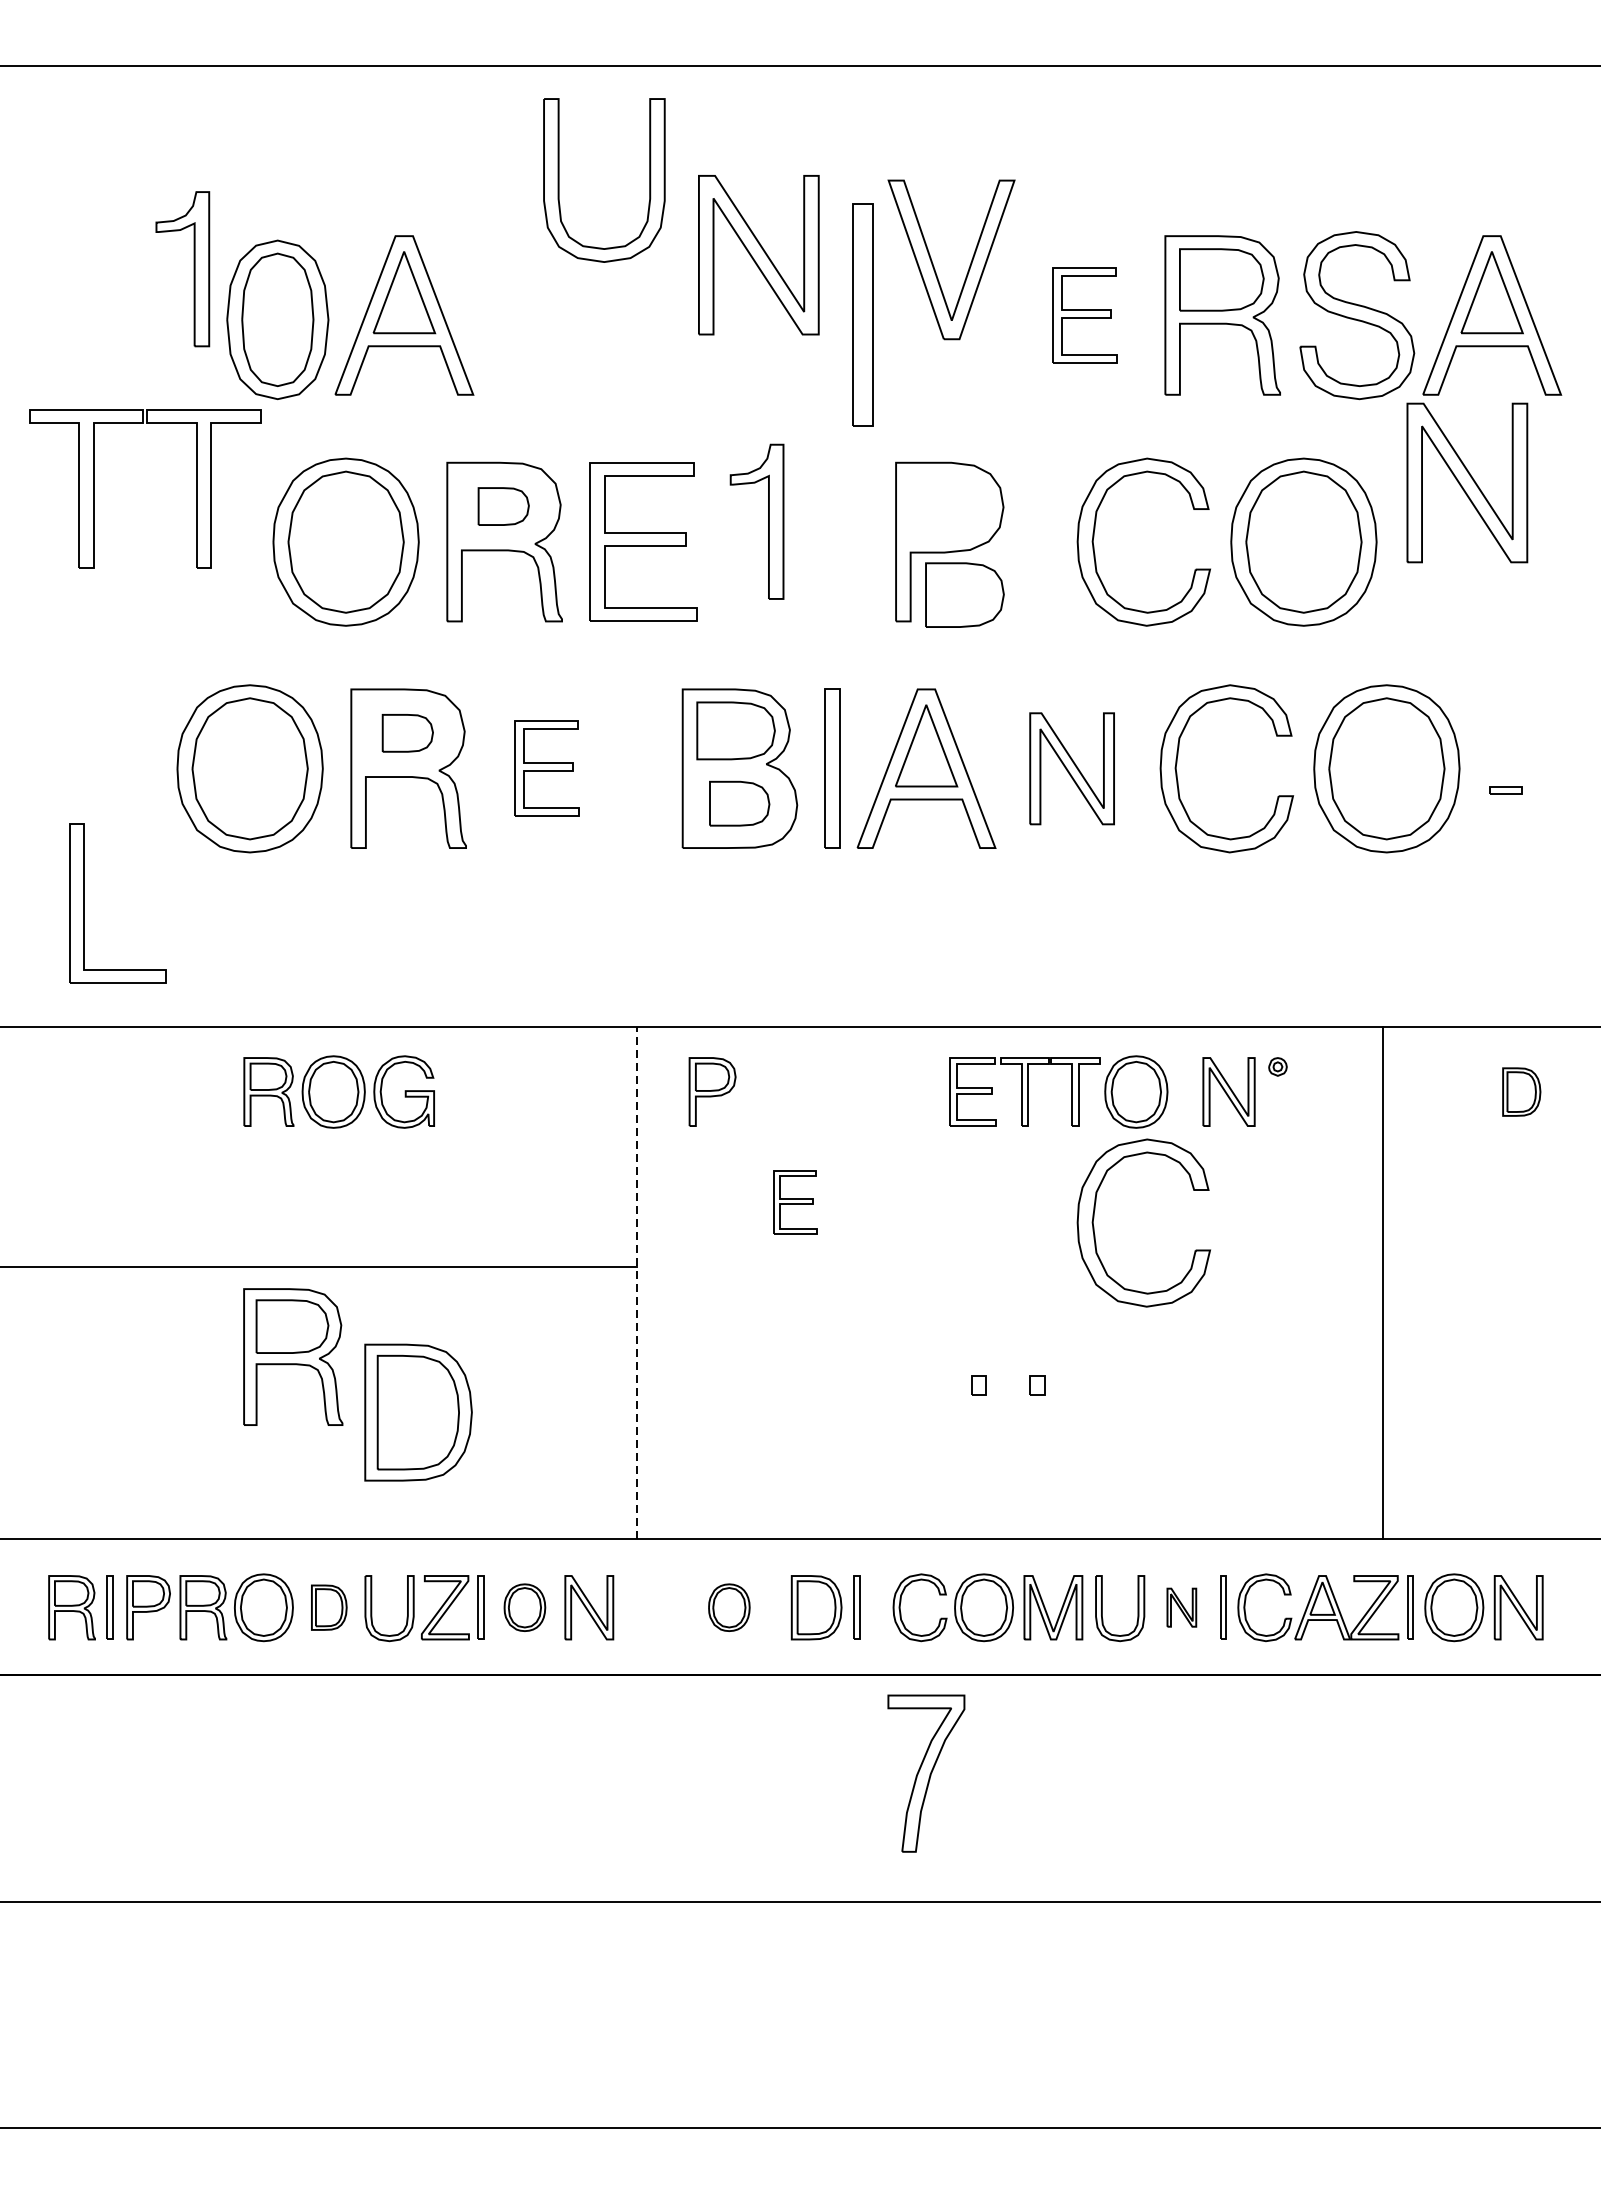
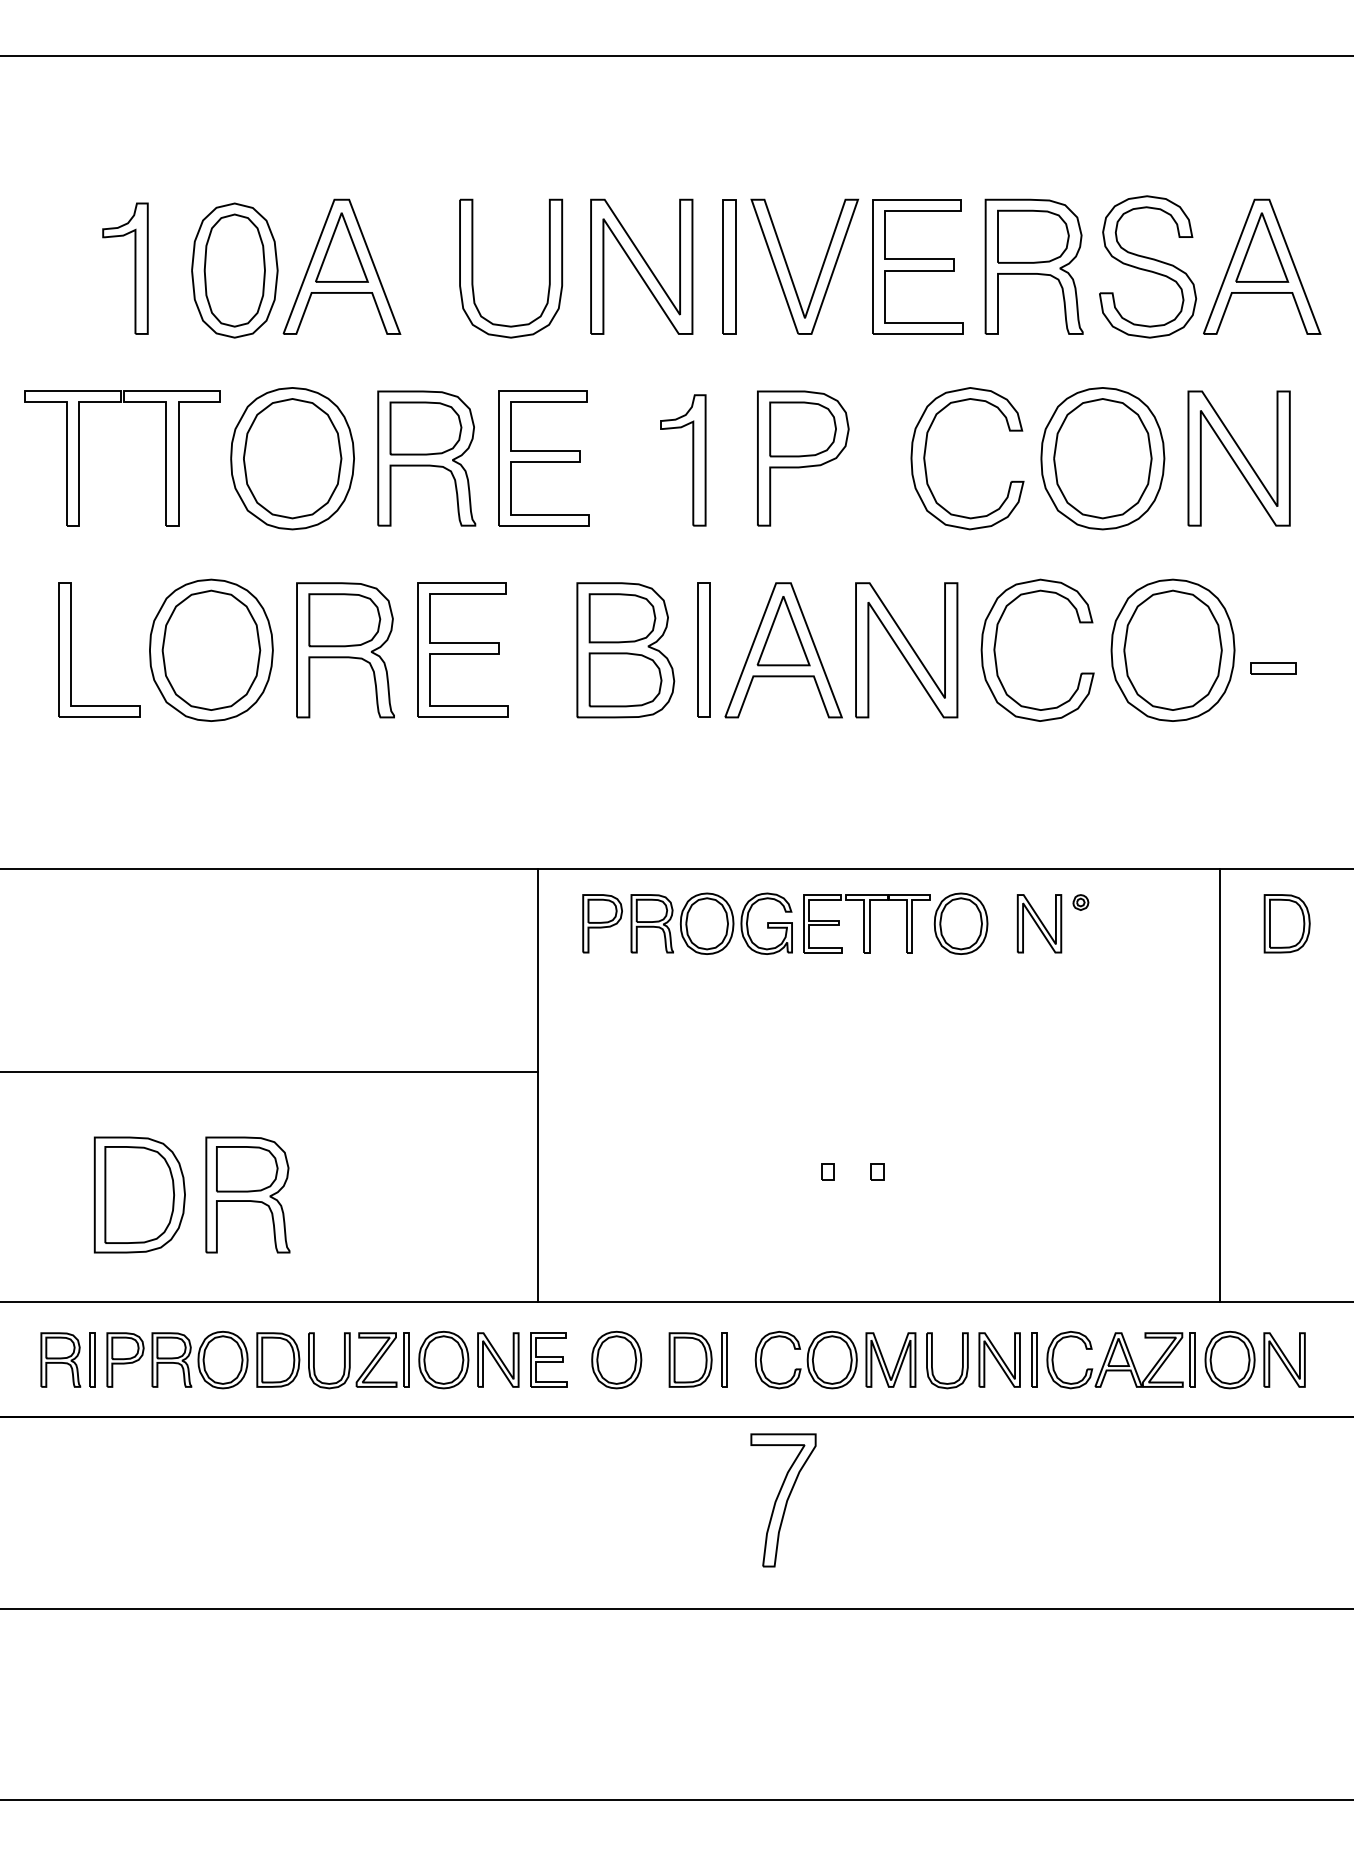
part: (559, 180) -> (473, 268), moved
part: (758, 254) -> (641, 266), moved
part: (934, 266) -> (790, 272), moved
part: (193, 268) -> (134, 268), moved
part: (862, 315) -> (729, 266), size x0.71
part: (1084, 315) -> (917, 266), size x1.67
part: (1466, 482) -> (1238, 458), moved
part: (94, 488) -> (79, 458), moved
part: (503, 506) -> (425, 428), size x1.67
part: (767, 521) -> (692, 460), moved
part: (964, 595) -> (802, 429), moved
part: (407, 733) -> (344, 620), size x1.67
part: (546, 767) -> (462, 649), size x1.67
part: (1071, 768) -> (906, 650), size x1.43
part: (1505, 790) -> (1273, 668), size x1.67
part: (739, 803) -> (625, 679), size x1.43
part: (84, 902) -> (71, 649), moved
part: (338, 1091) -> (711, 923), moved
part: (1520, 1091) -> (1286, 923), size x1.43
part: (795, 1201) -> (548, 1359), moved
part: (1095, 1232) -> (926, 1042), removed
line: (1382, 1281) -> (1219, 1084), moved
line: (636, 1283) -> (538, 1085), dashed -> solid
part: (292, 1356) -> (247, 1194), moved
part: (418, 1412) -> (139, 1194), moved
part: (329, 1607) -> (278, 1359), size x1.43
part: (524, 1607) -> (443, 1359), size x1.43
part: (728, 1607) -> (616, 1359), size x1.43
part: (1181, 1607) -> (999, 1359), size x1.67

